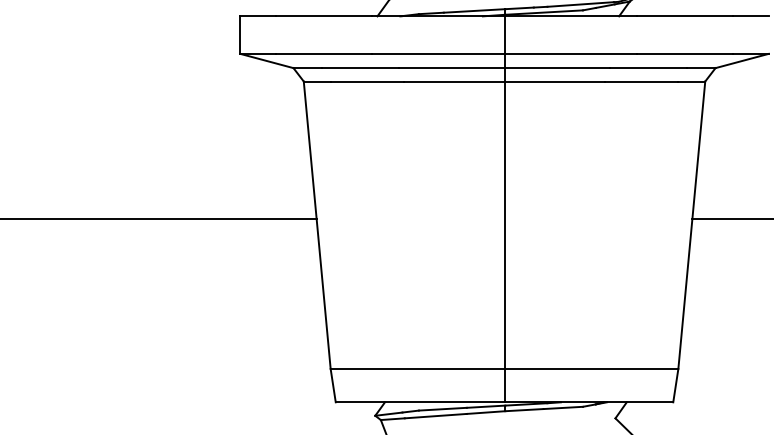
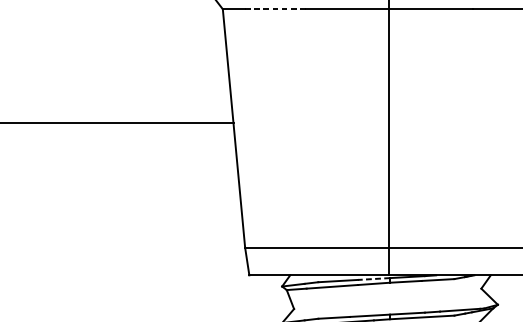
line: (367, 81) -> (275, 9), solid -> dashed
line: (485, 406) -> (373, 278), solid -> dashed

